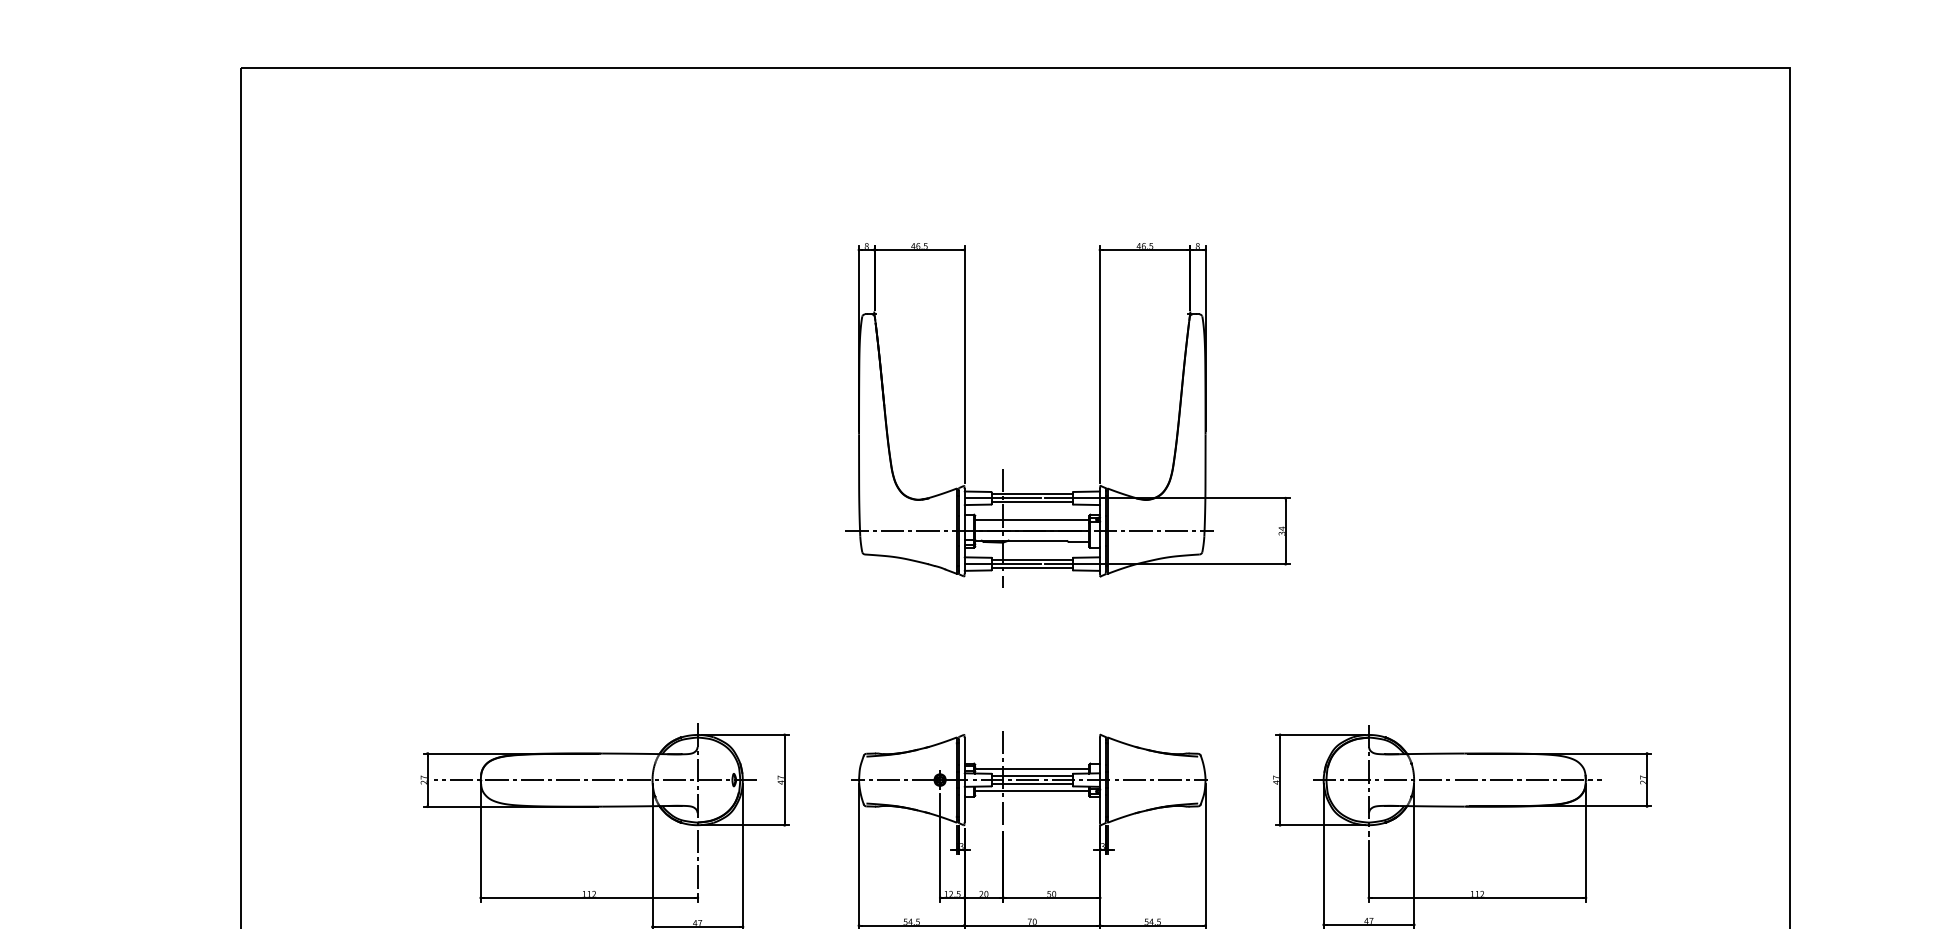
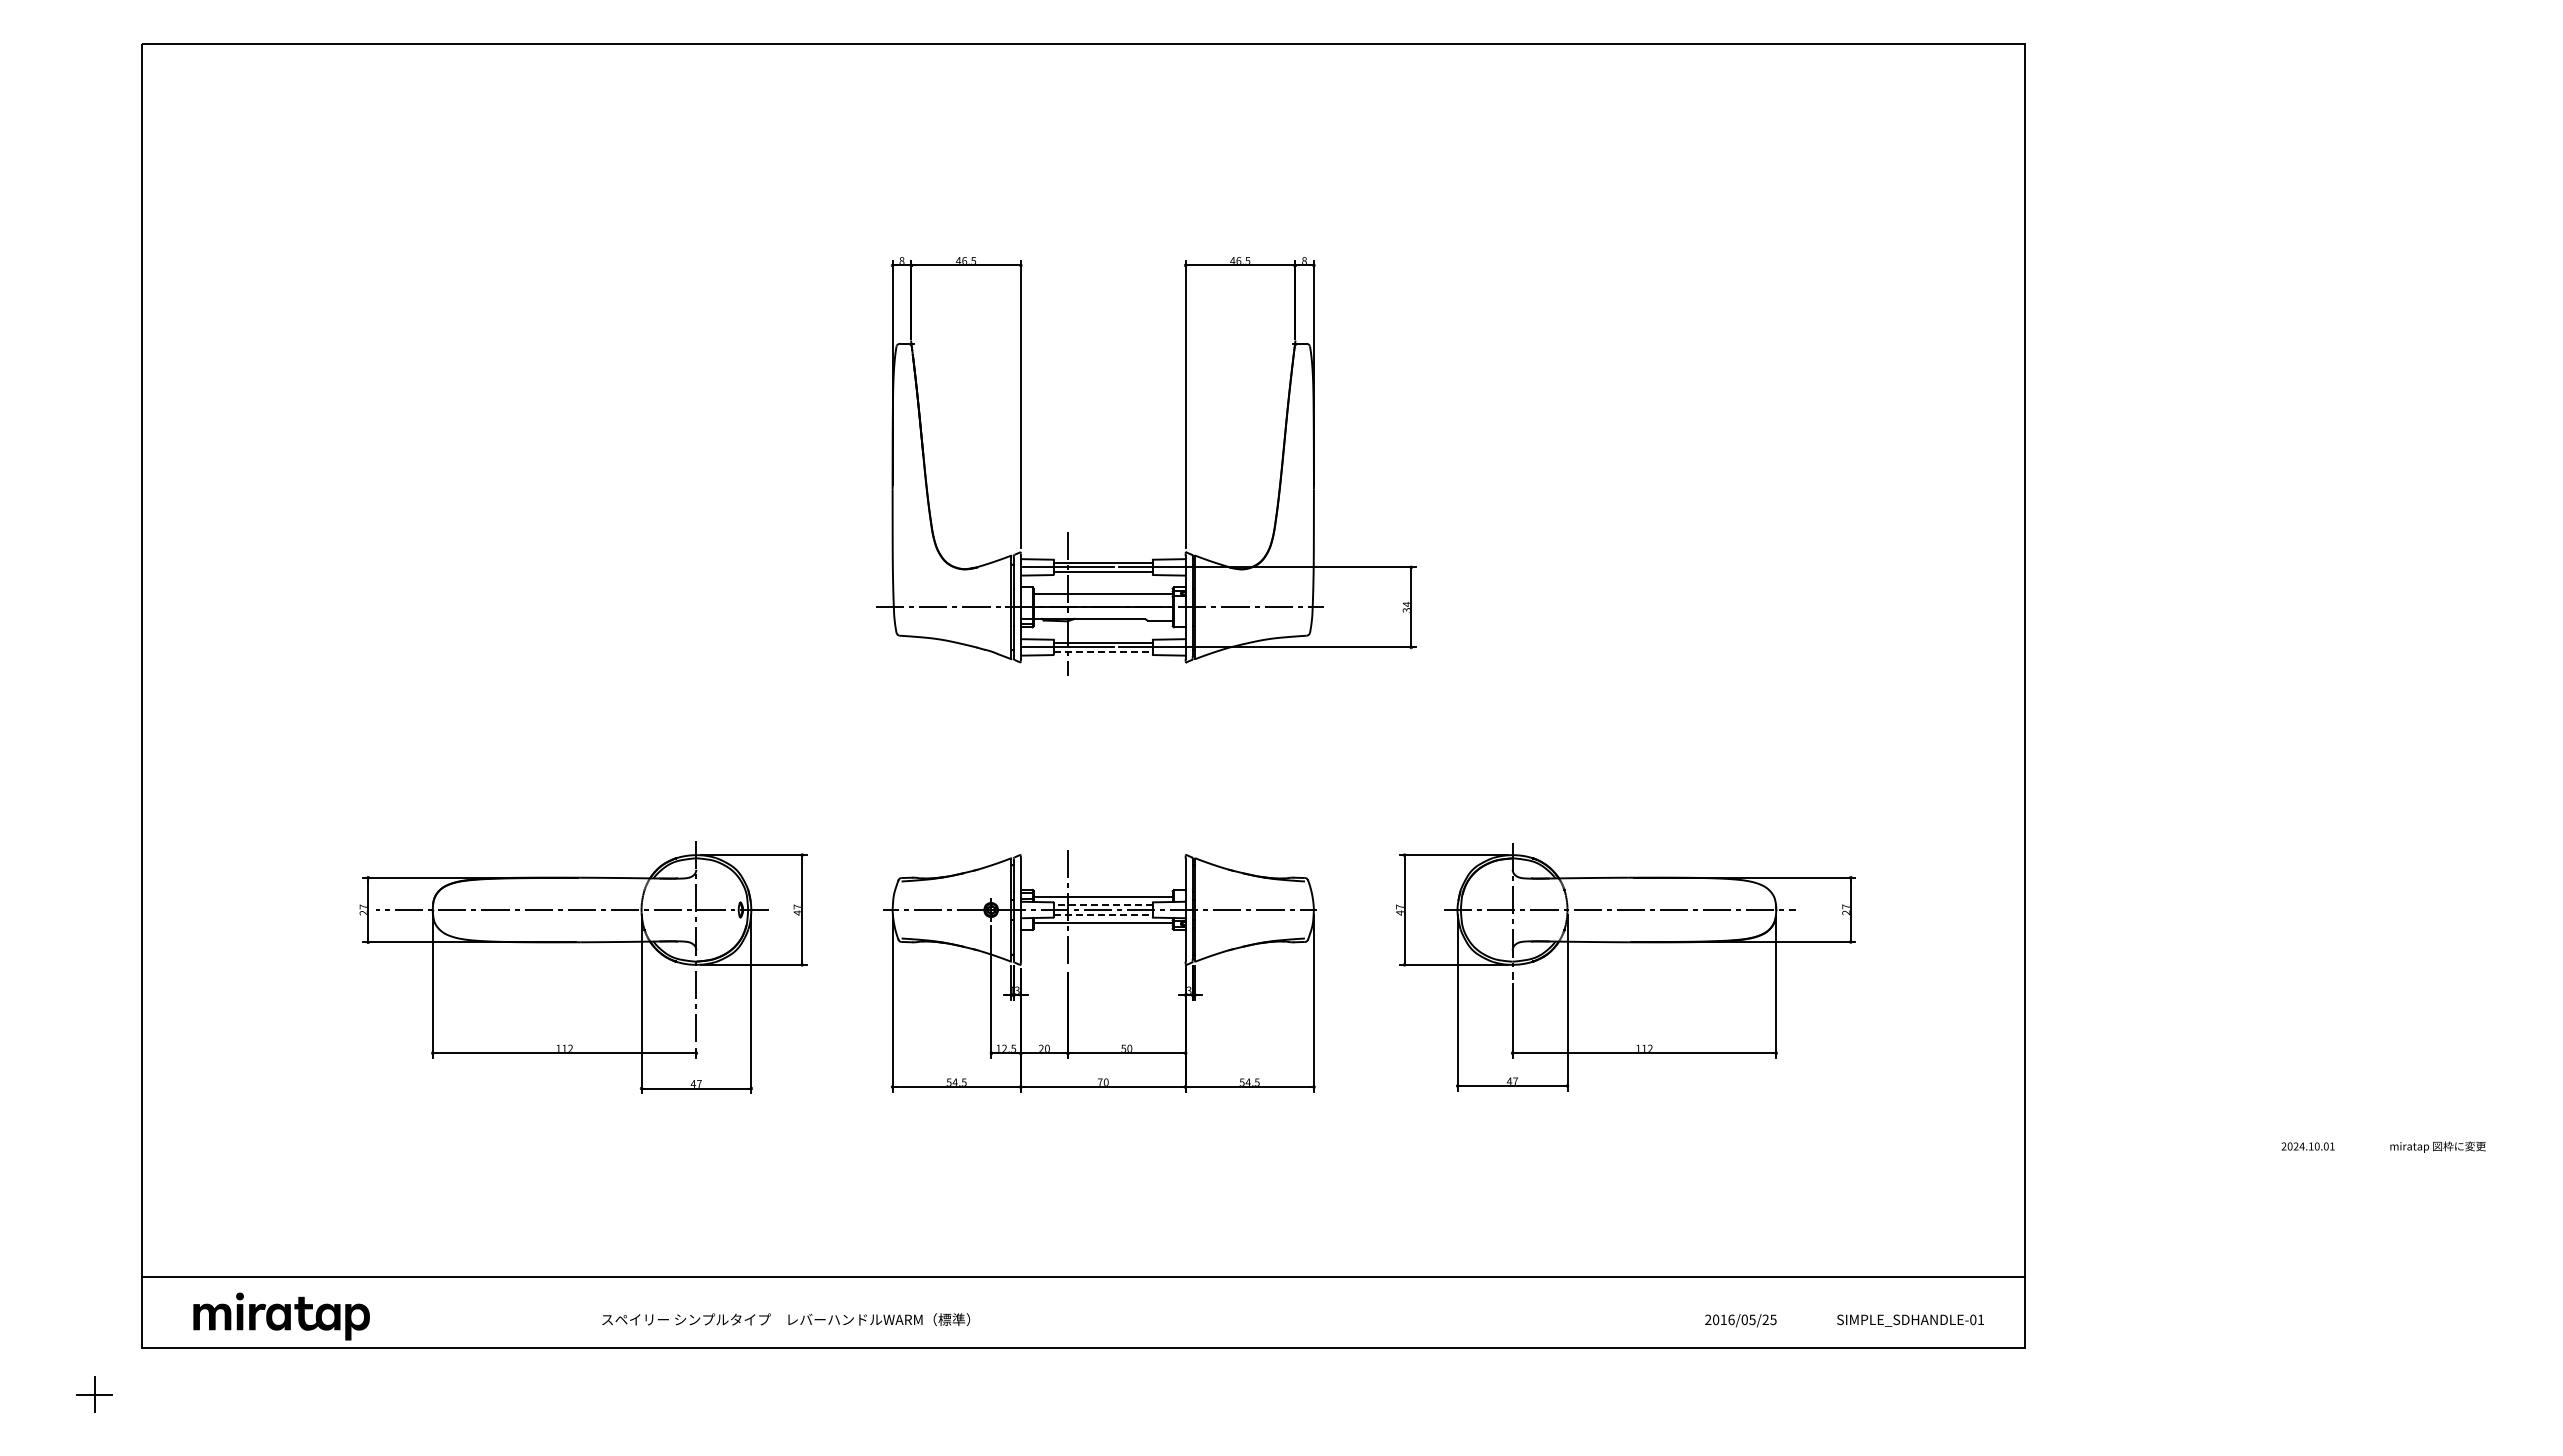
line: (1032, 568) -> (1103, 652), solid -> dashed
line: (1031, 776) -> (1102, 905), solid -> dashed
line: (1032, 783) -> (1103, 914), solid -> dashed

